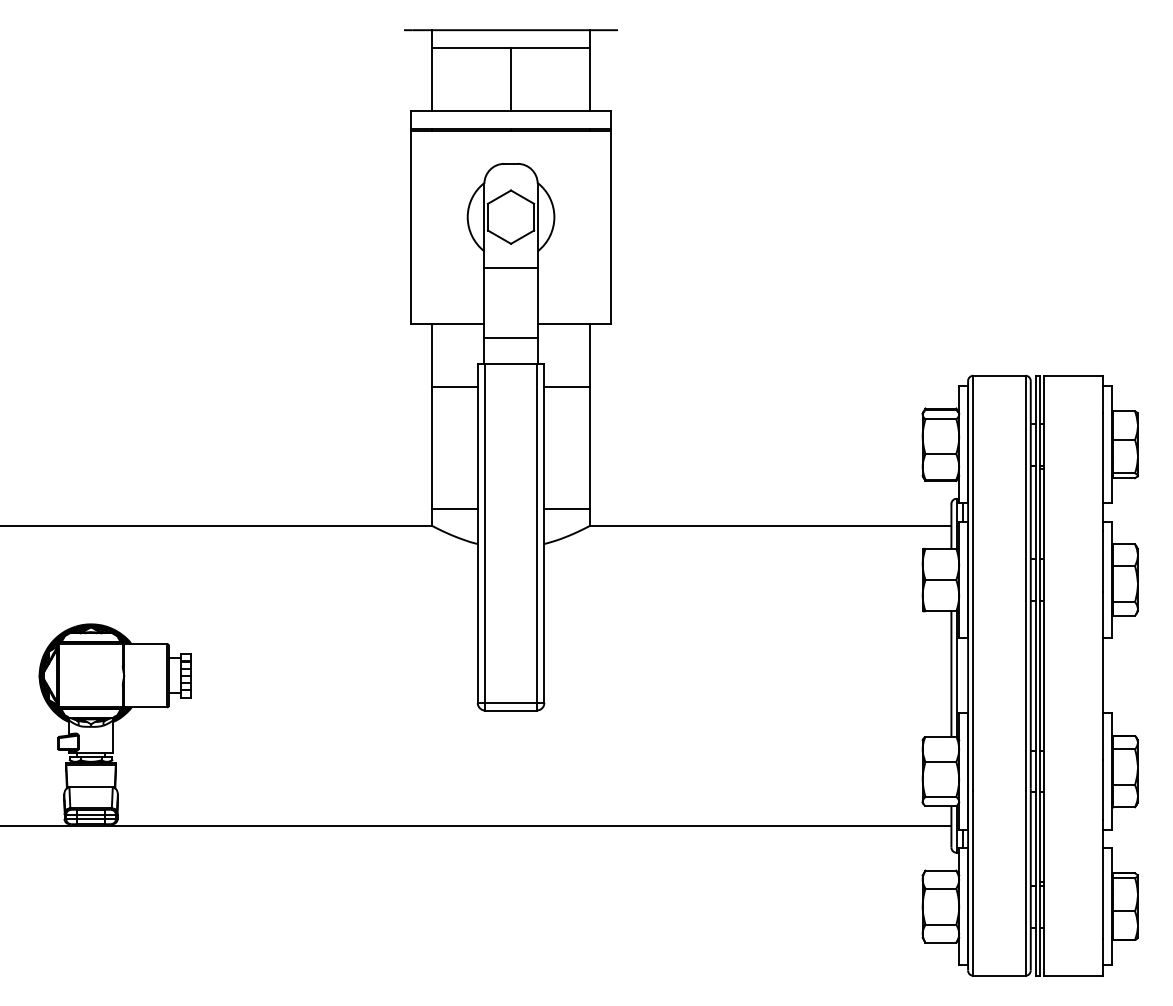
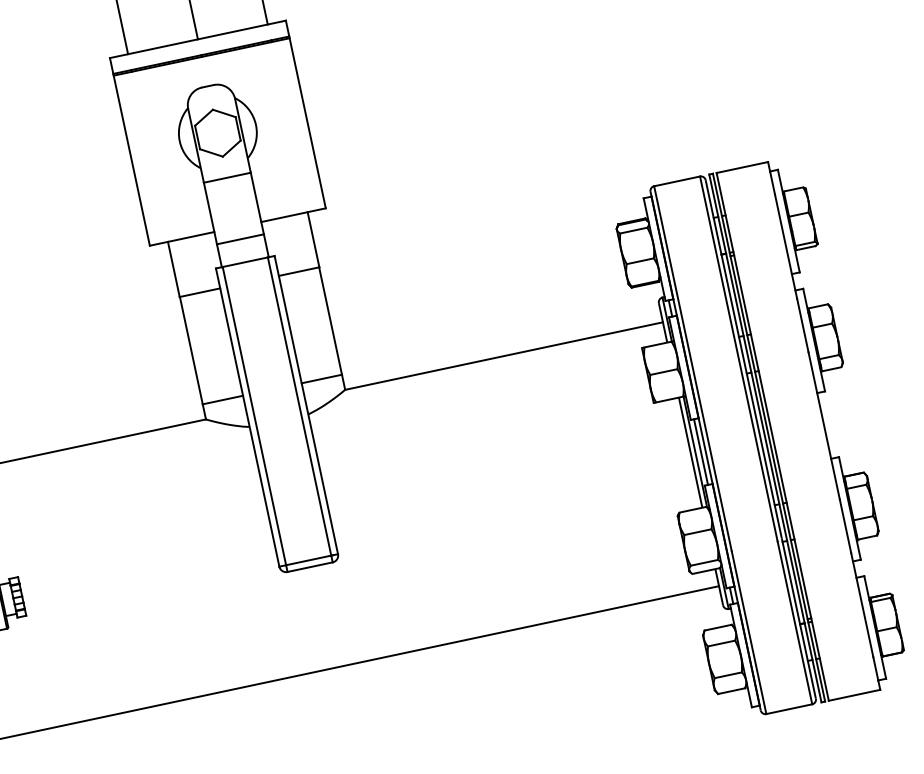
line: (962, 675) -> (700, 451), added

